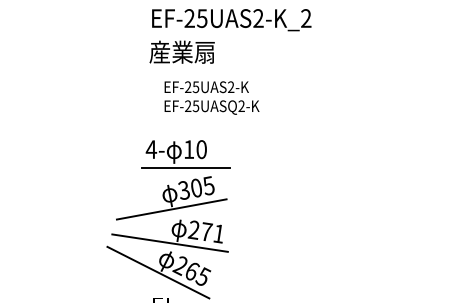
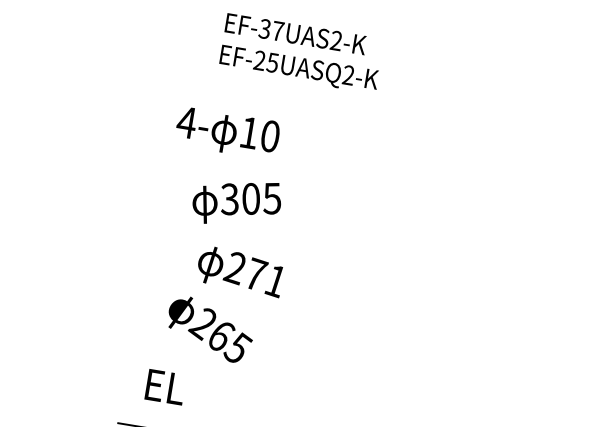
text: (191, 87) -> (270, 30), EF-25UAS2-K -> EF-37UAS2-K
line: (185, 168) -> (238, 163), removed
line: (171, 209) -> (203, 227), removed
line: (169, 242) -> (191, 281), removed
line: (158, 272) -> (164, 328), removed

